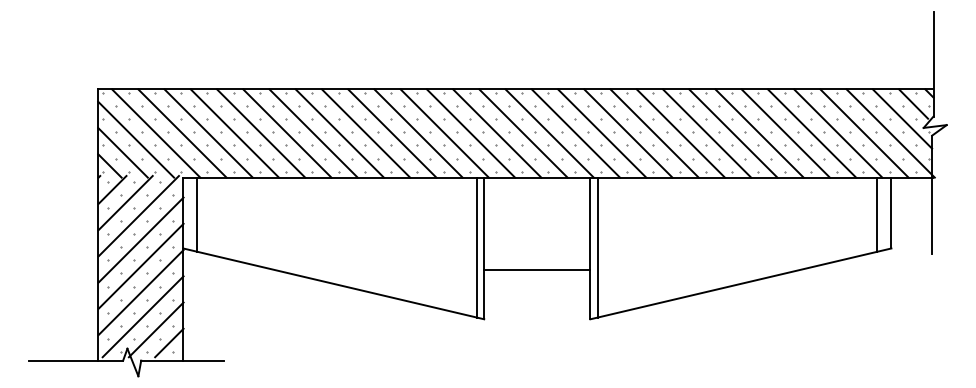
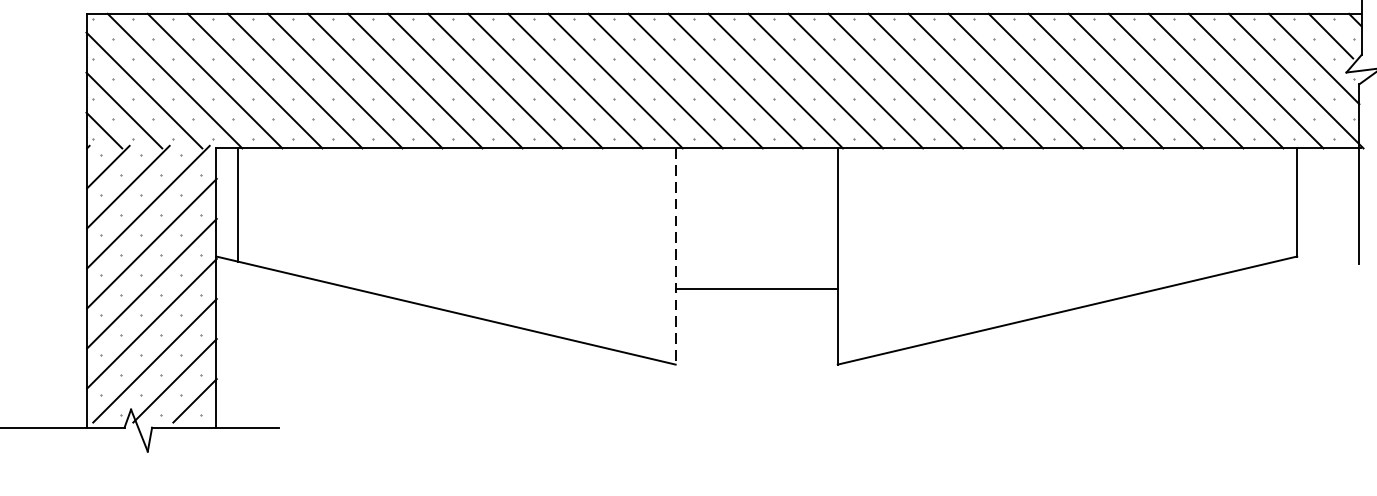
line: (877, 214) -> (1275, 204), removed
line: (477, 247) -> (665, 255), removed
line: (597, 247) -> (848, 255), removed
line: (484, 248) -> (676, 256), solid -> dashed

